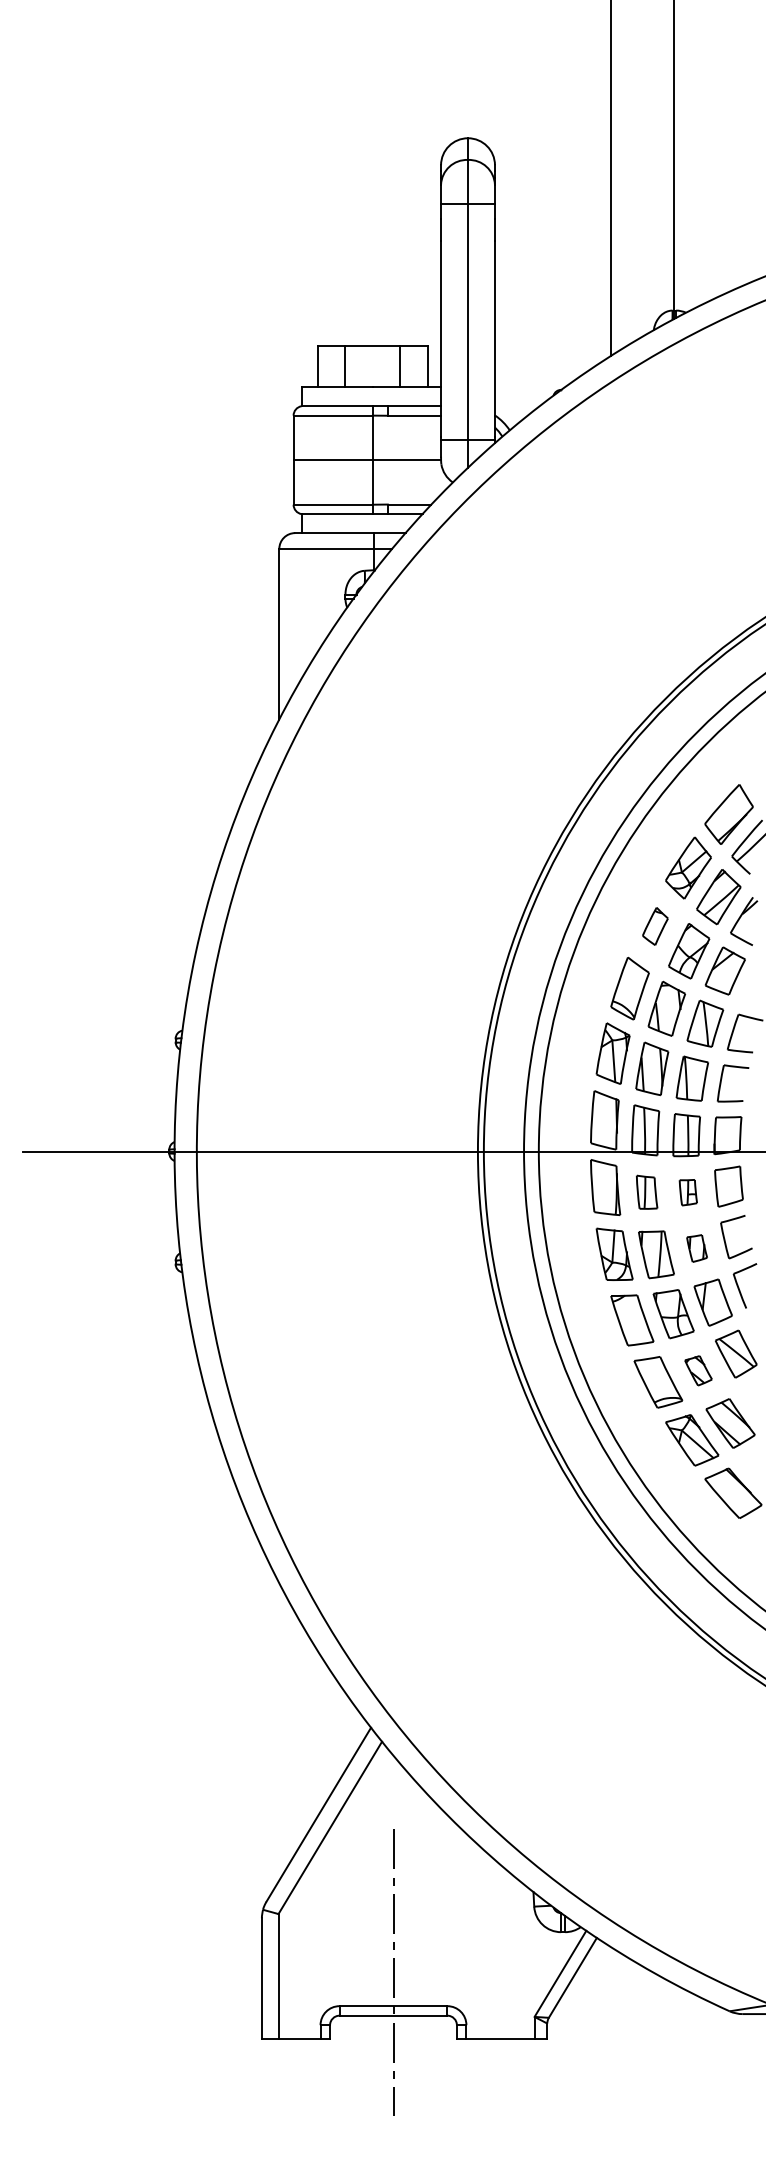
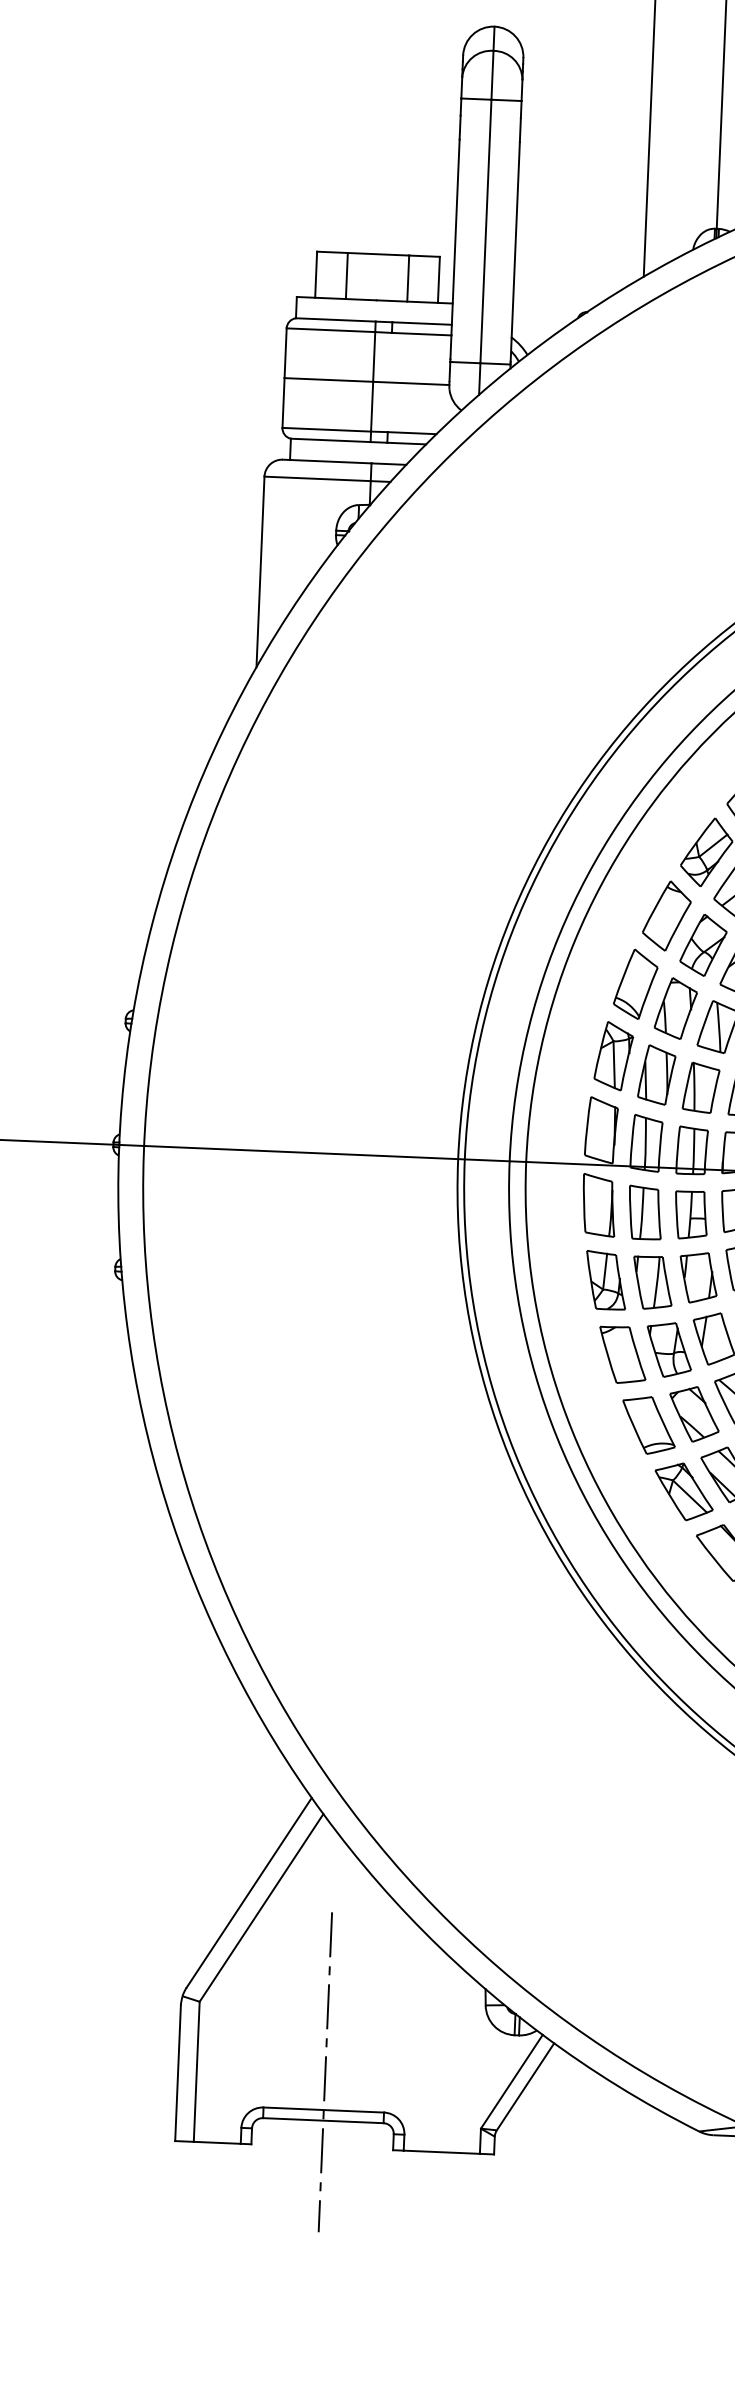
part: (655, 926) -> (667, 916), size x1.67
part: (646, 1191) -> (644, 1211), size x1.43
part: (688, 1192) -> (691, 1214), size x1.67
part: (696, 1248) -> (697, 1277), size x1.67
part: (698, 1370) -> (694, 1414), size x1.67

